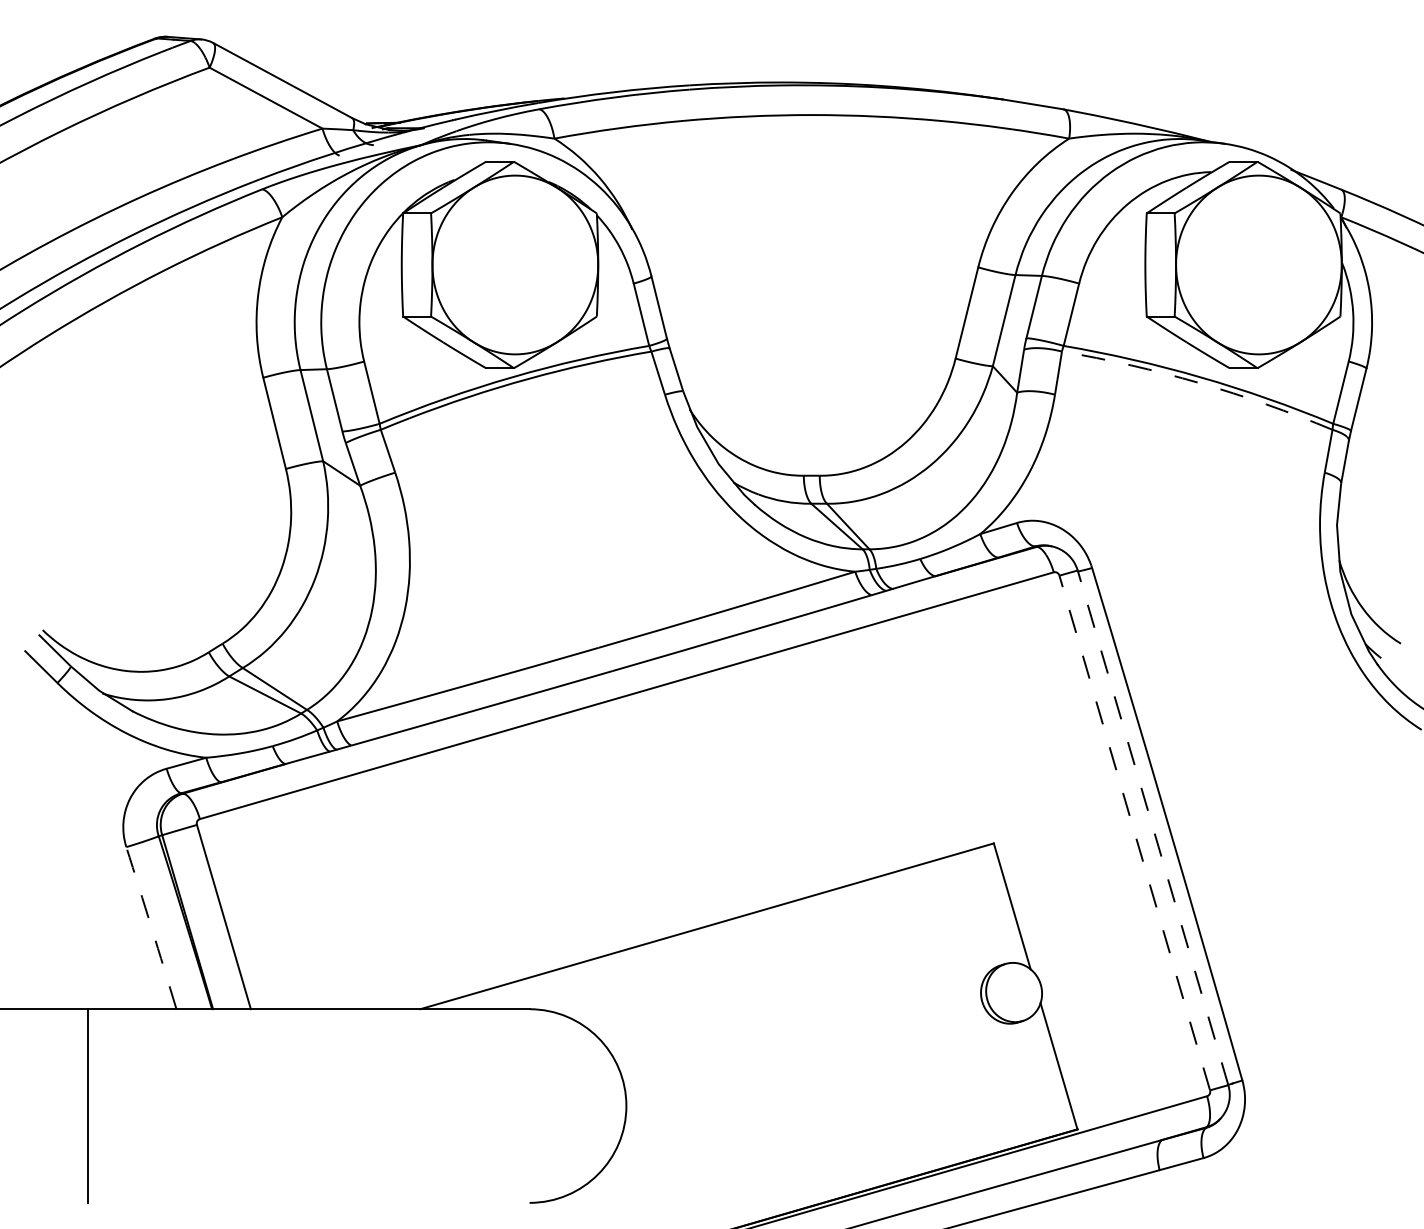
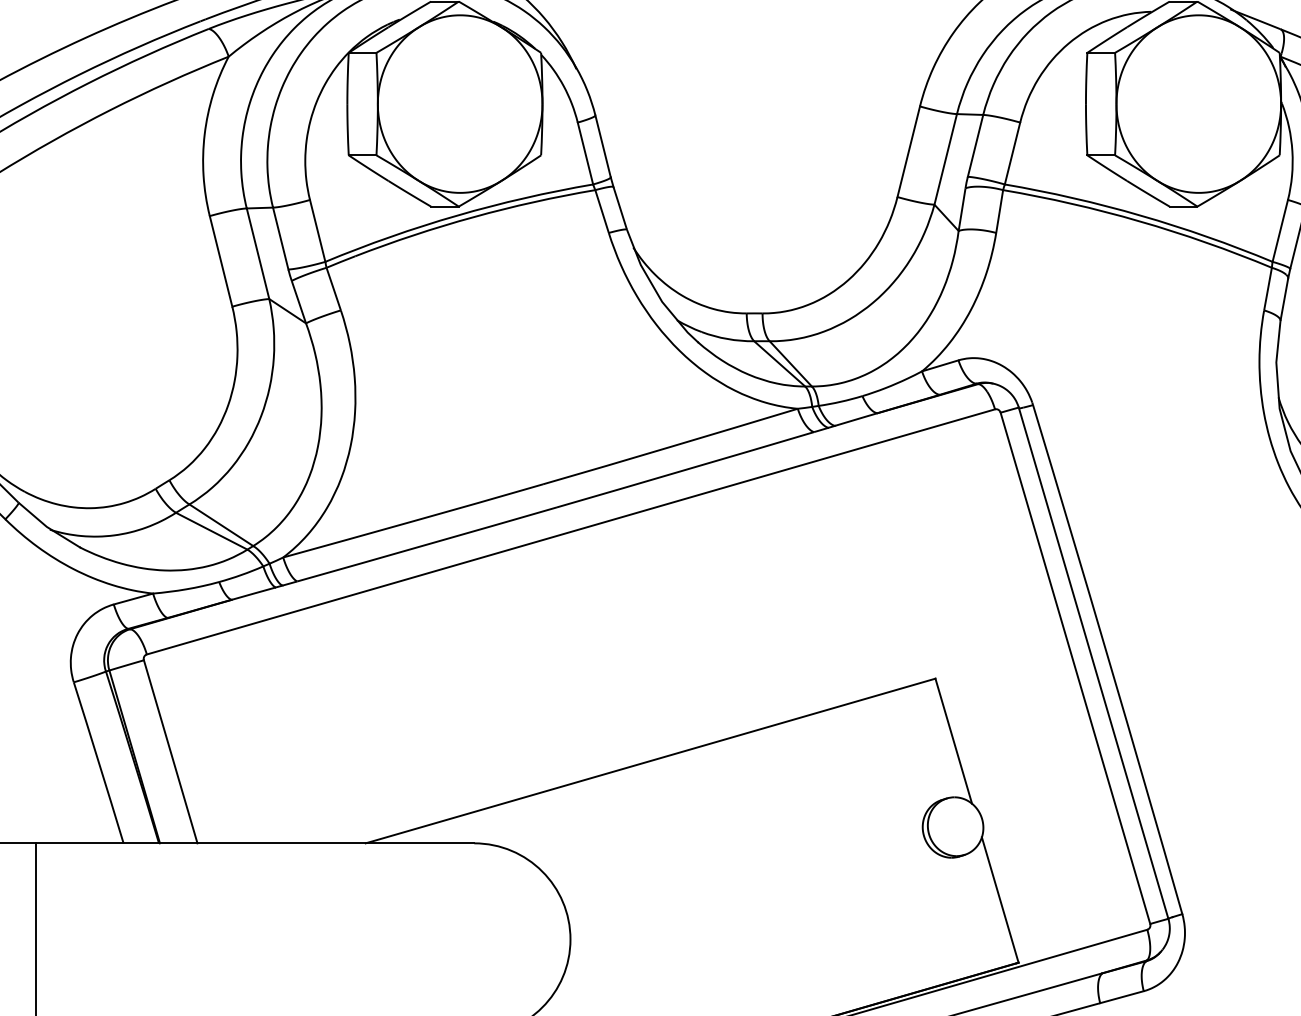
arc: (1199, 383) -> (1139, 221), dashed -> solid
line: (1152, 827) -> (1093, 662), dashed -> solid
line: (1134, 832) -> (1075, 667), dashed -> solid
arc: (151, 928) -> (98, 763), dashed -> solid

